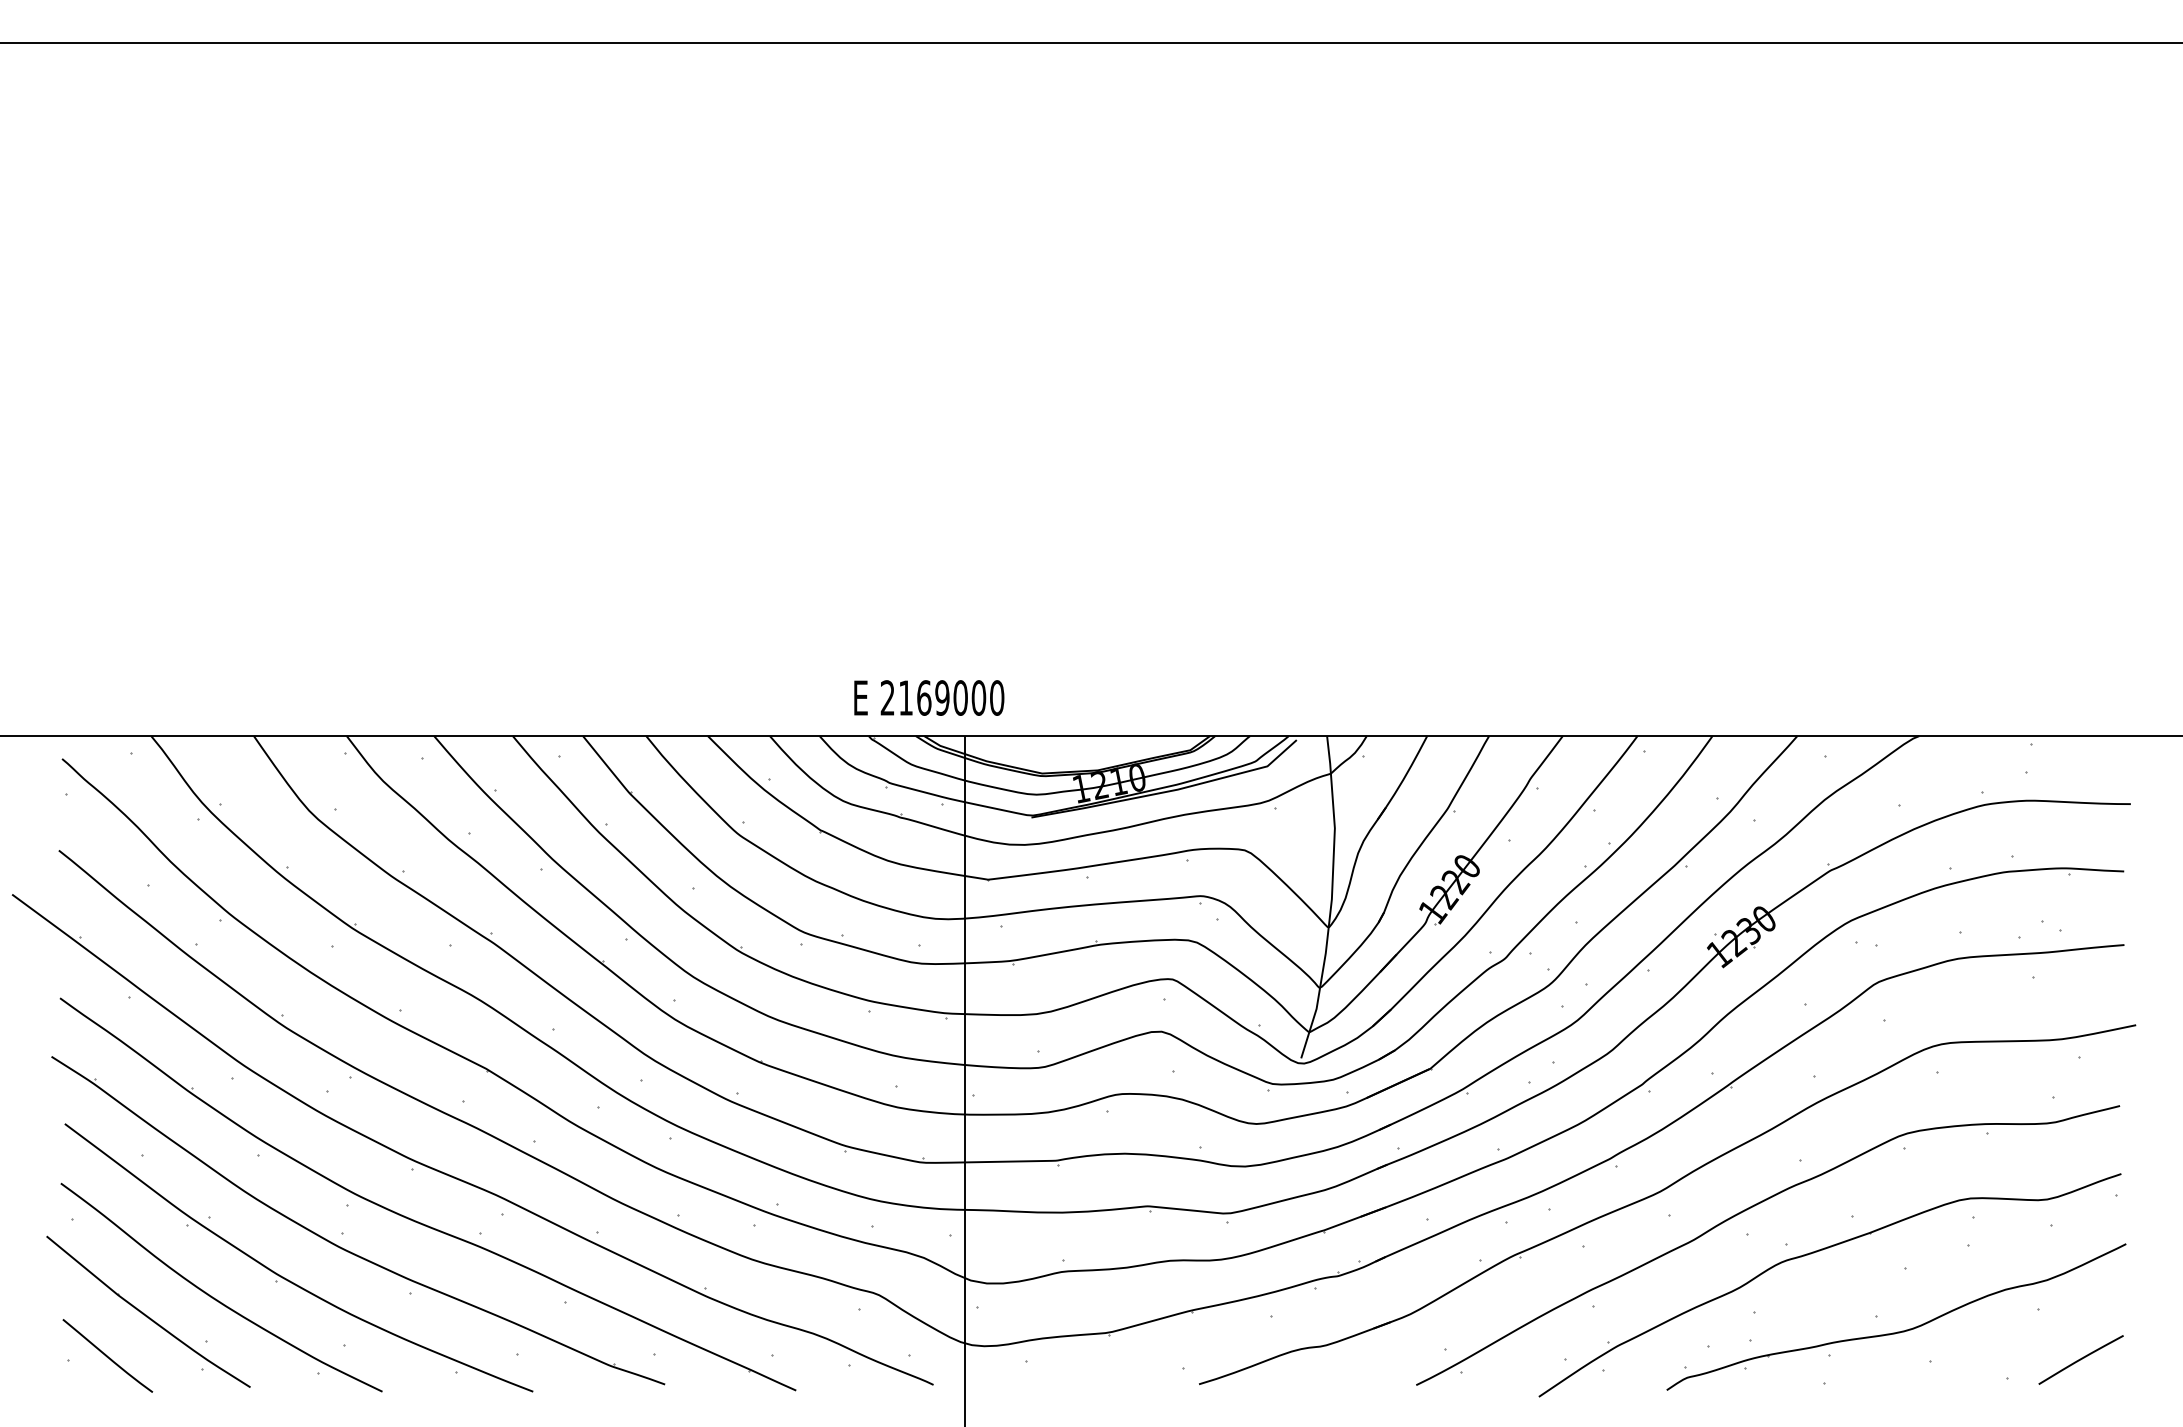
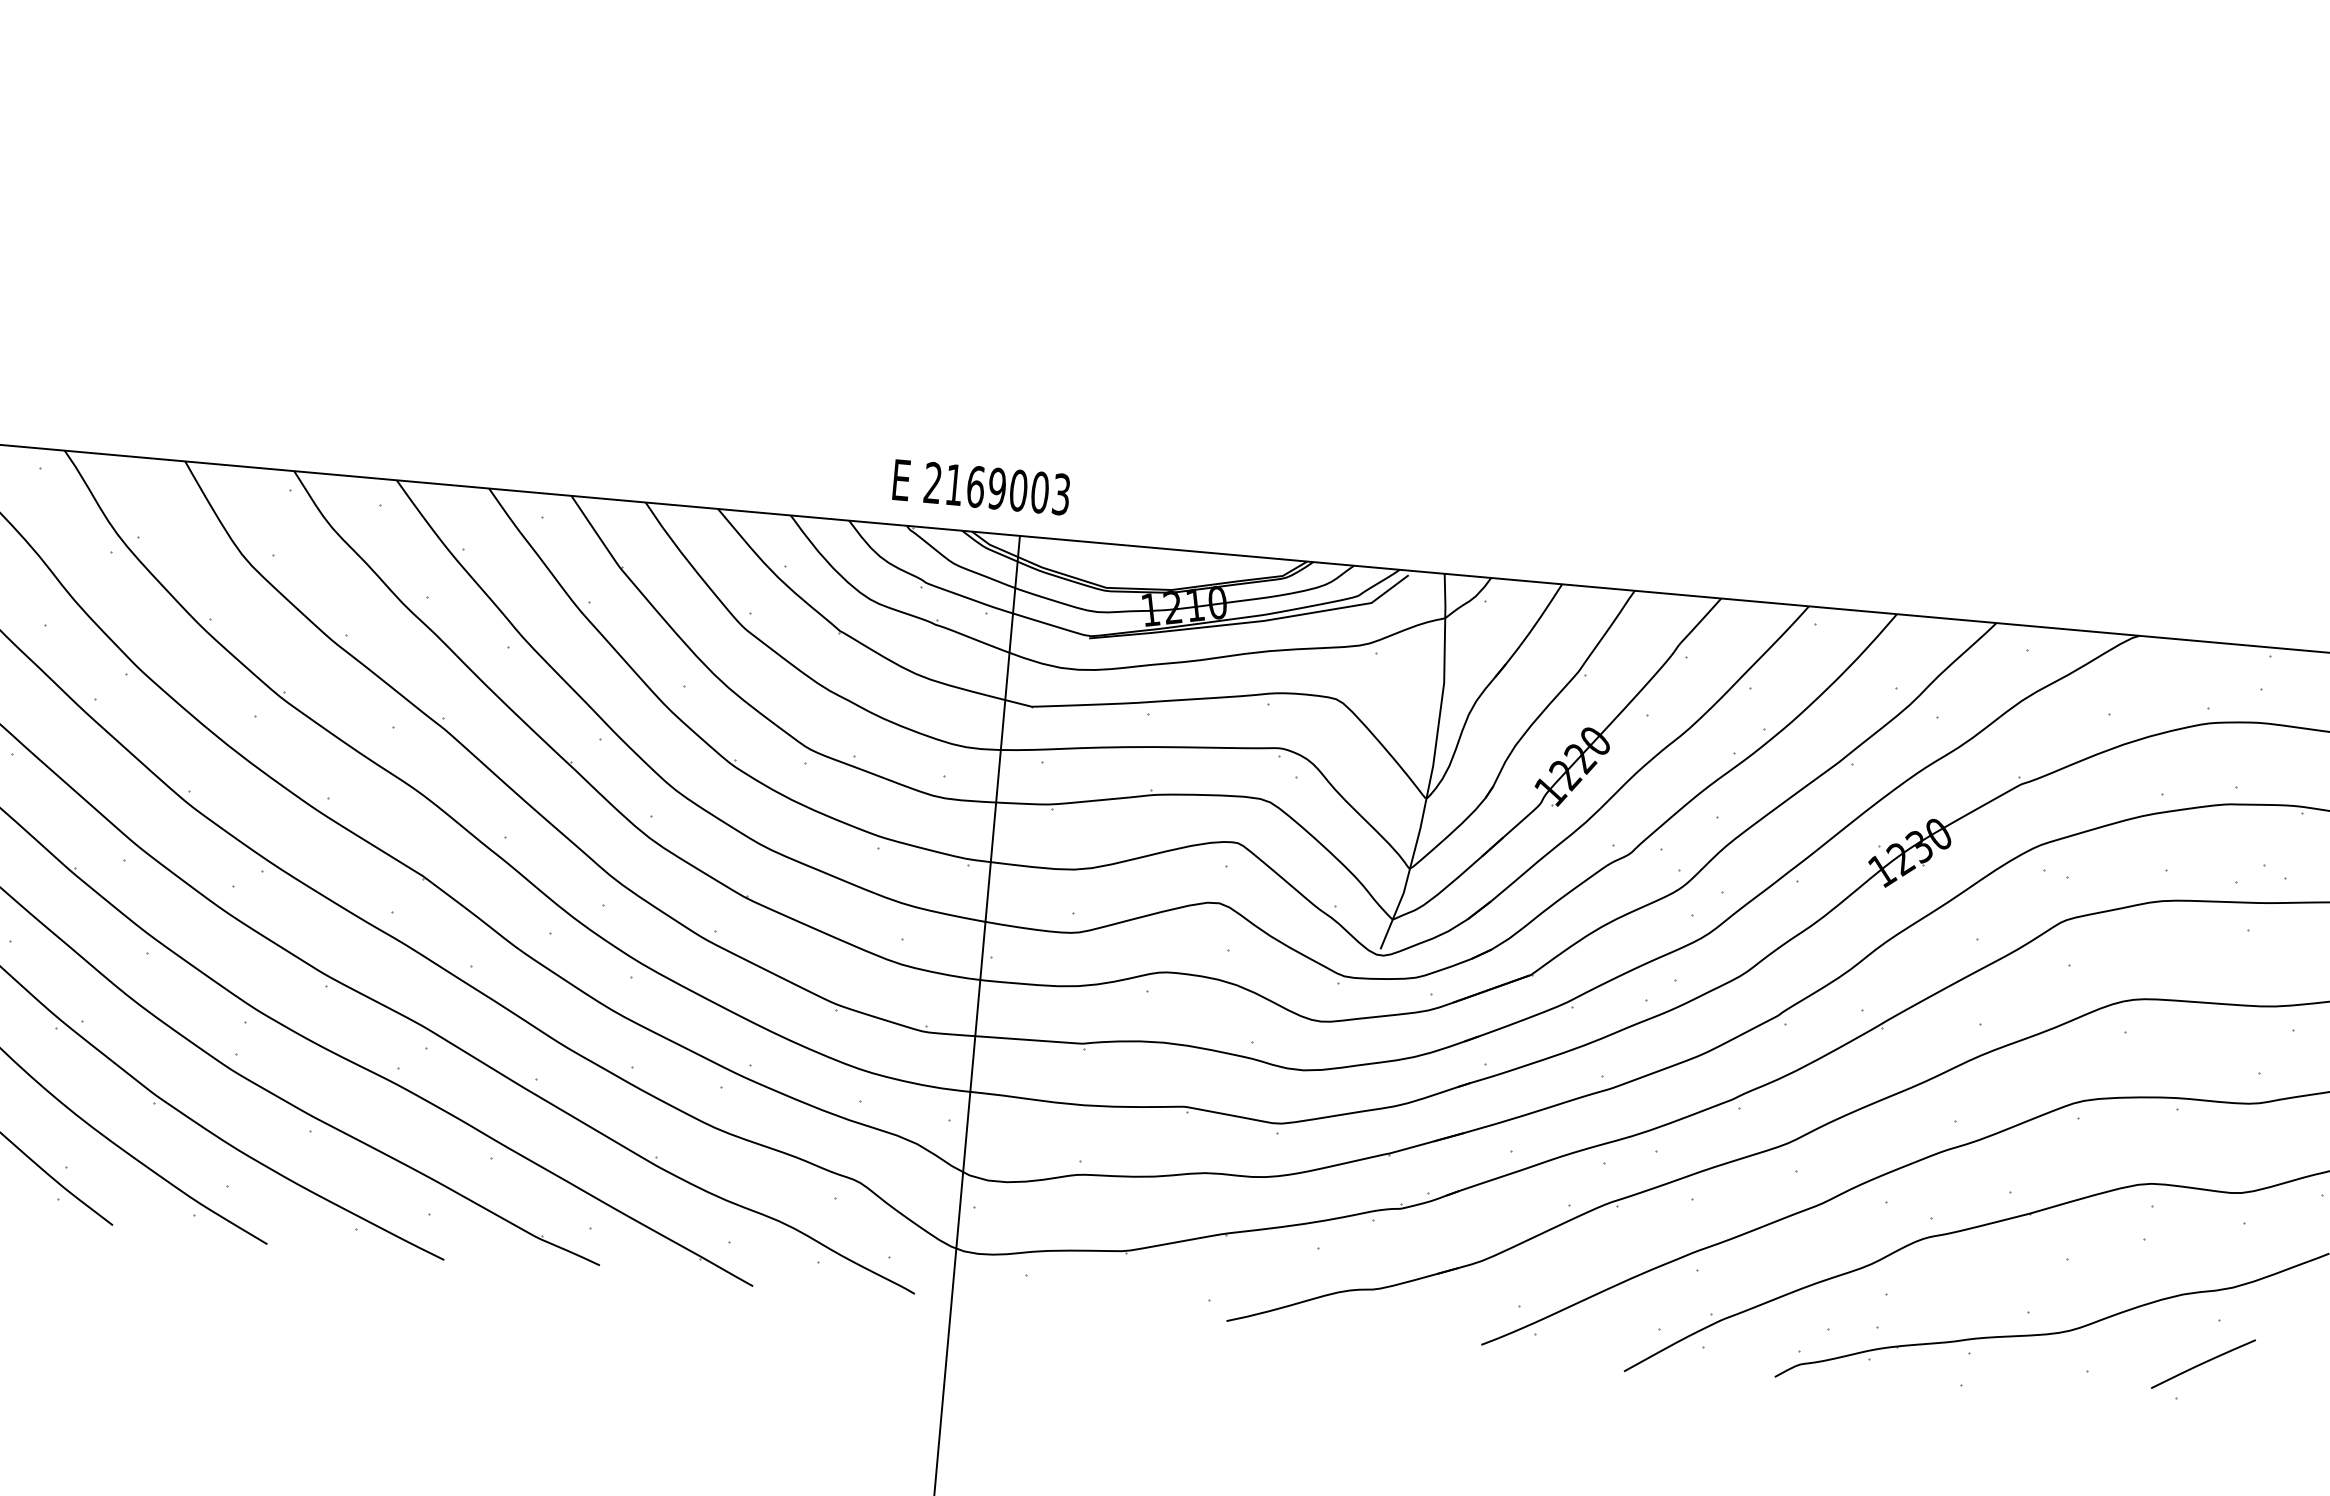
text: (997, 697) -> (1061, 493), 2169000 -> 2169003
line: (2080, 1359) -> (2202, 1363), moved

